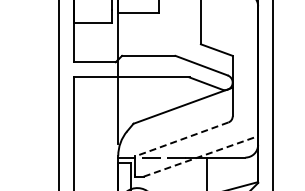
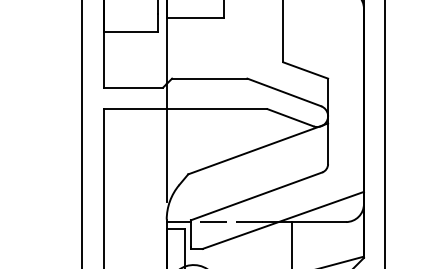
line: (181, 139) -> (255, 196), dashed -> solid
line: (200, 156) -> (282, 220), dashed -> solid

